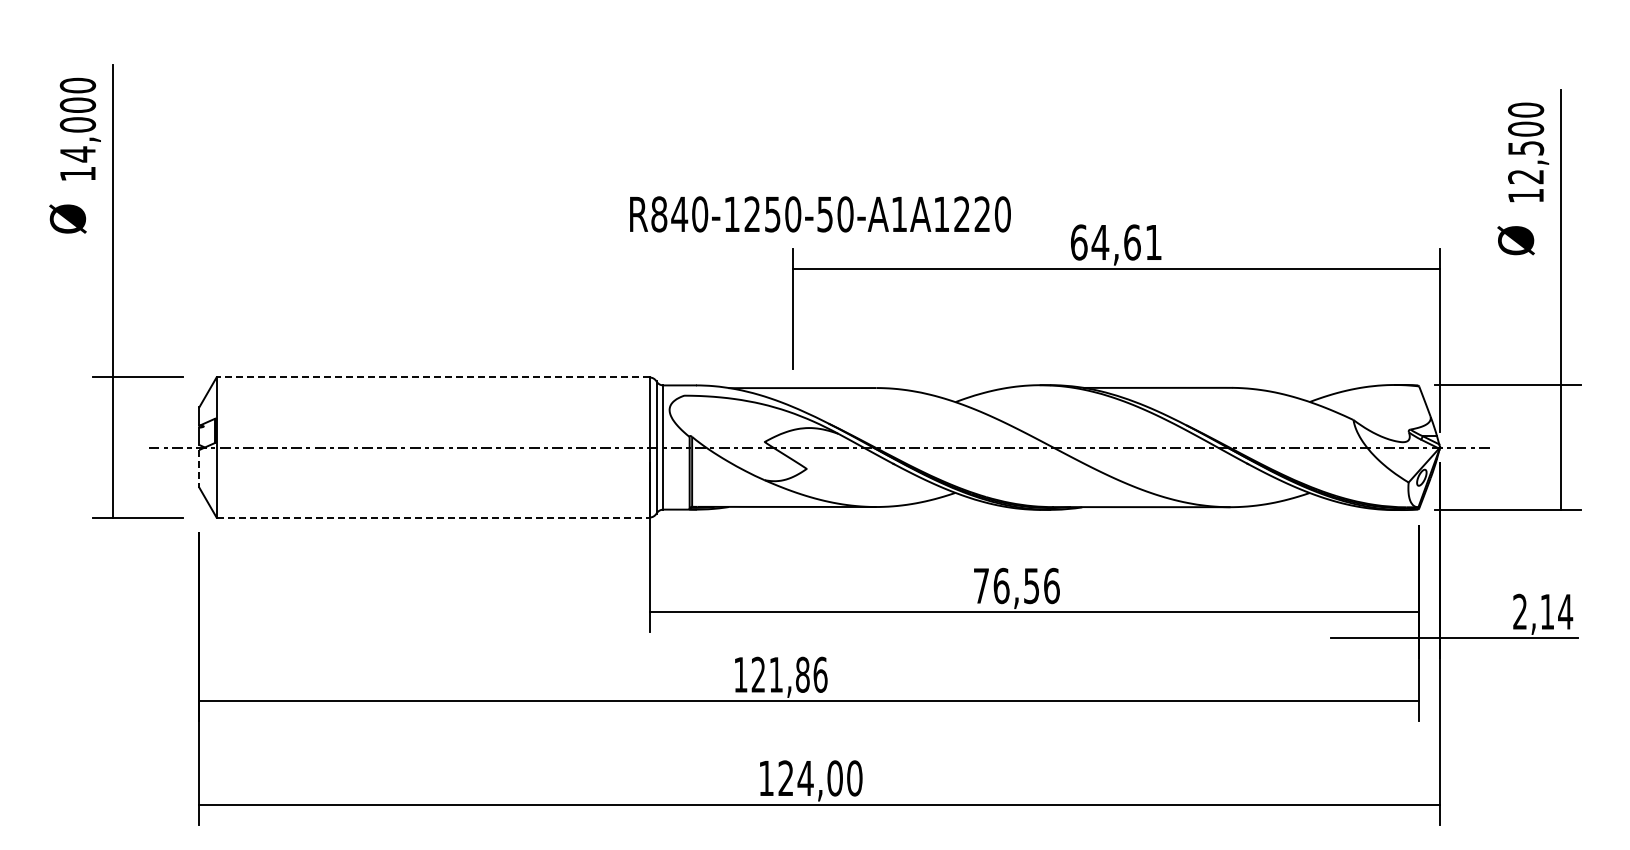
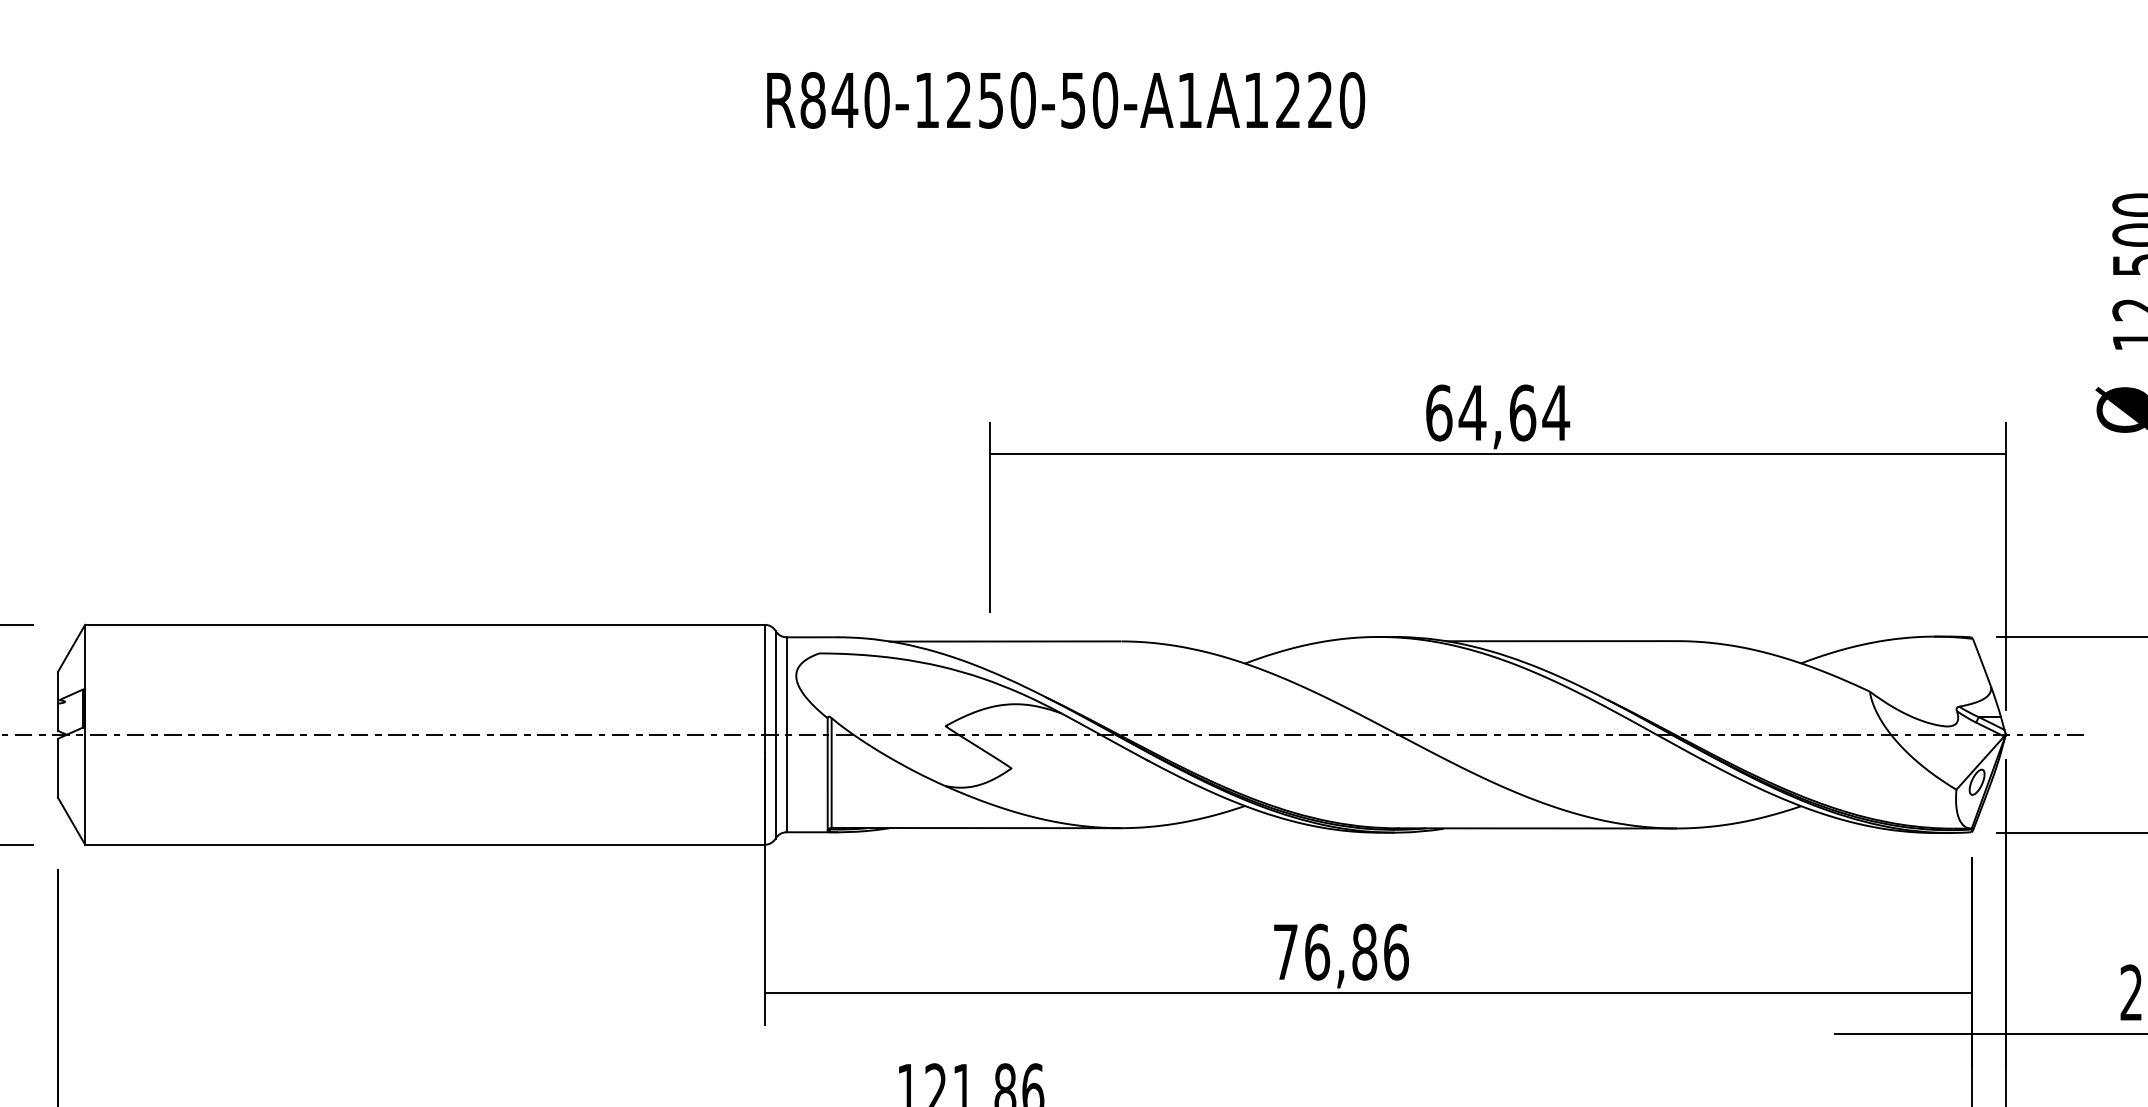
text: (820, 214) -> (1066, 100), moved
text: (1153, 242) -> (1555, 412), 64,61 -> 64,64
line: (432, 377) -> (424, 624), dashed -> solid
line: (199, 468) -> (58, 767), dashed -> solid
line: (433, 517) -> (425, 844), dashed -> solid
text: (1031, 585) -> (1364, 951), 76,56 -> 76,86

